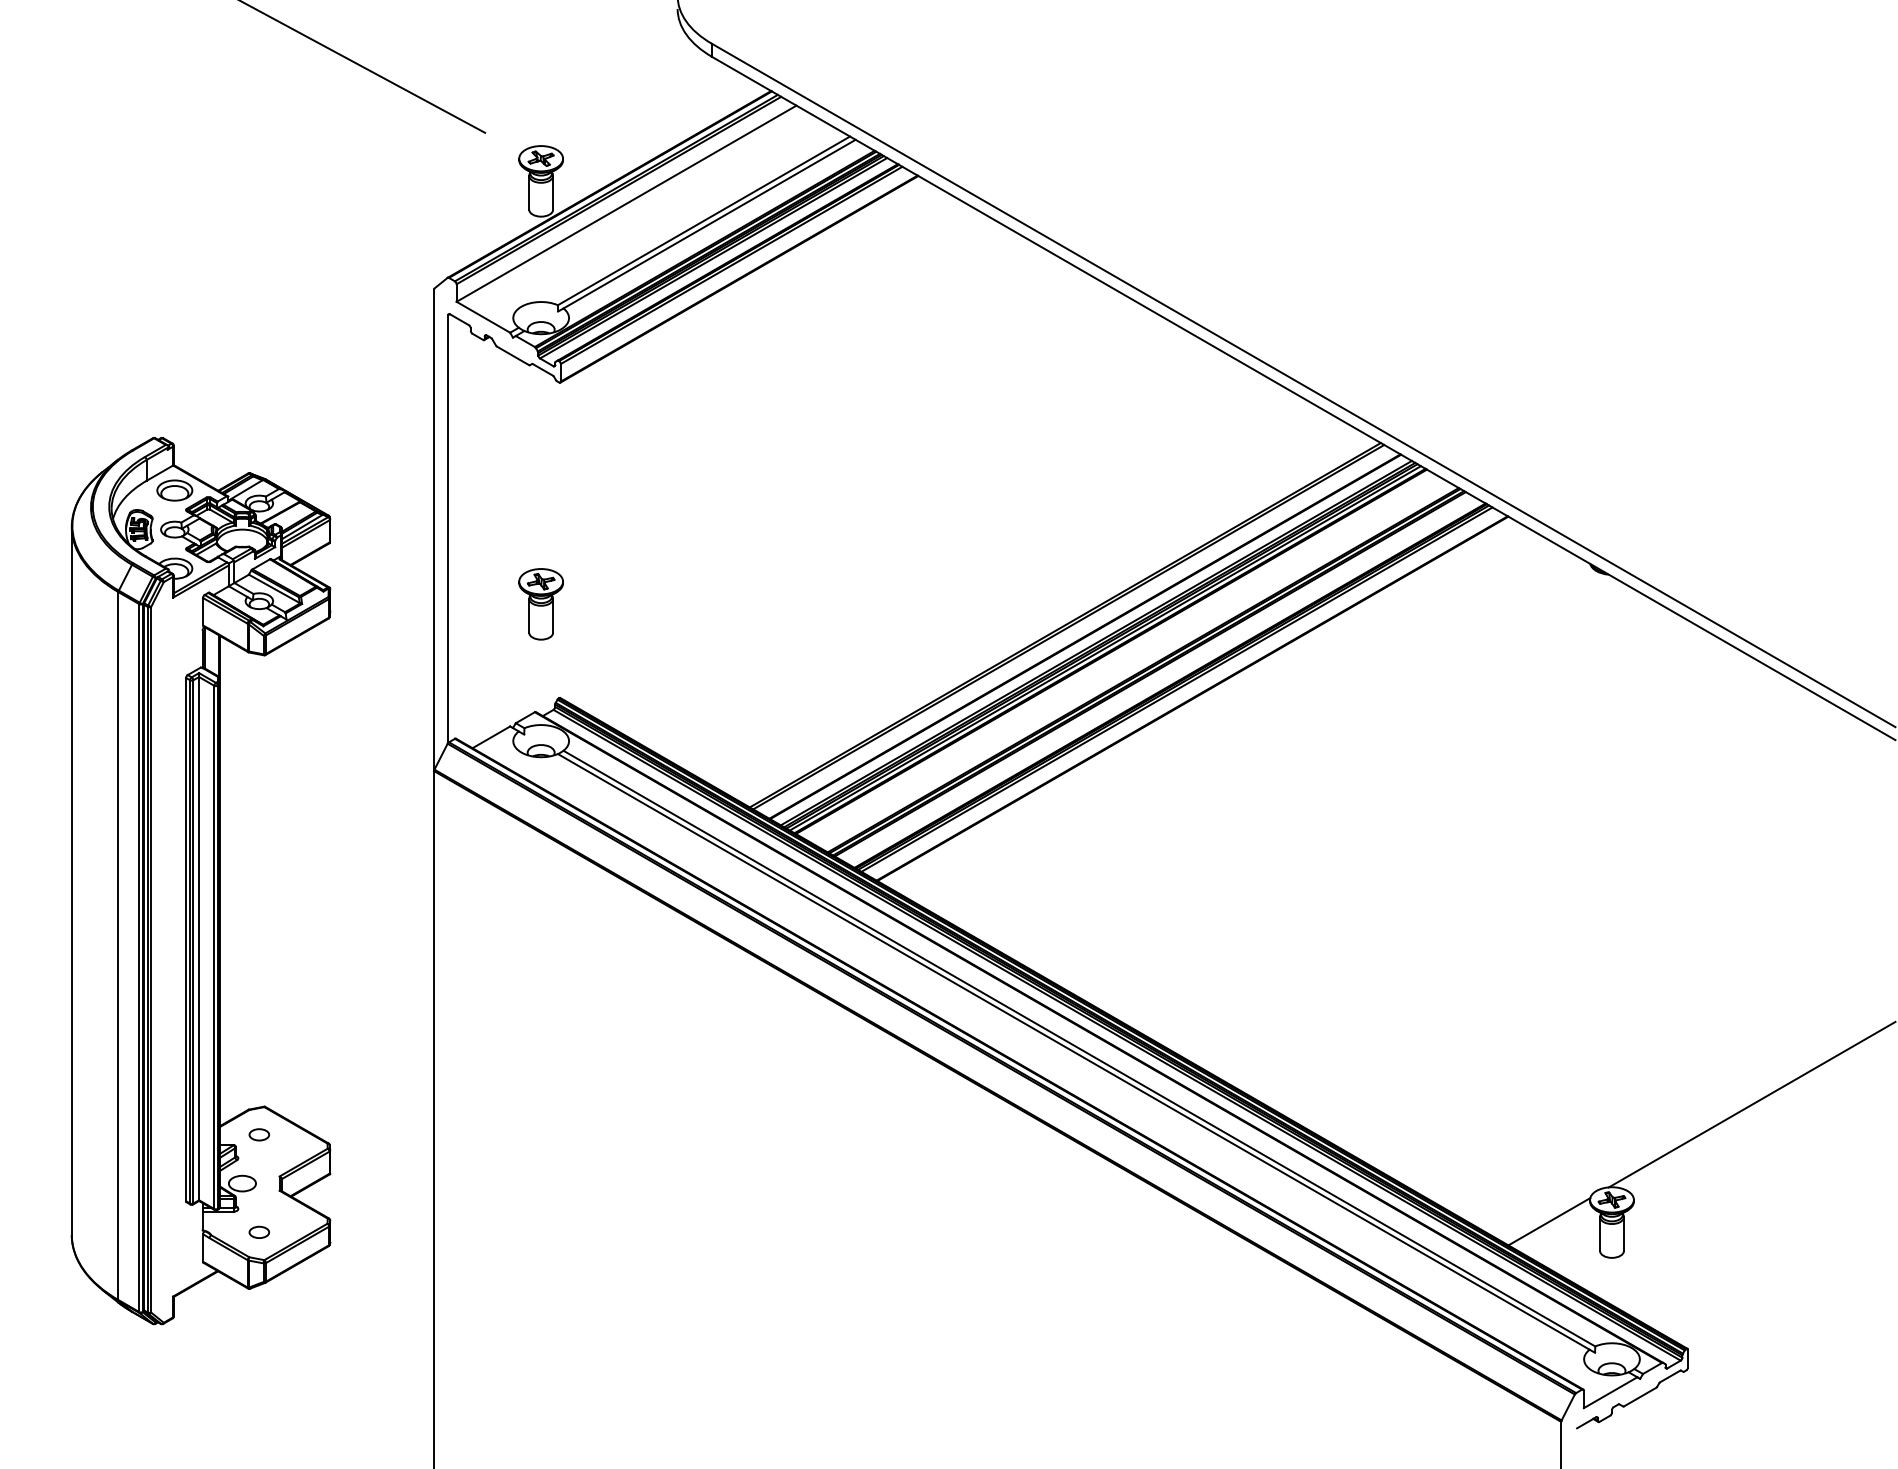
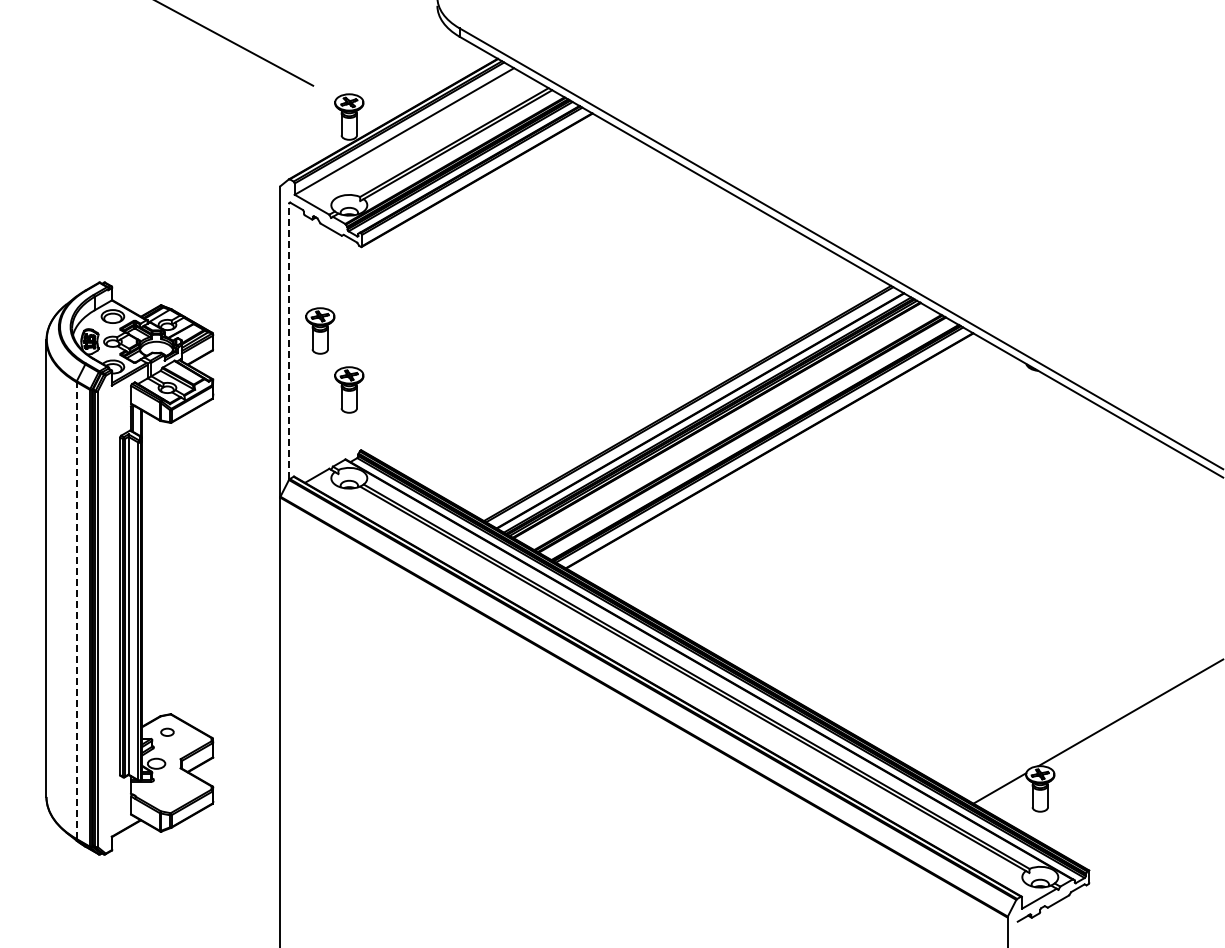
part: (496, 512) -> (320, 330), added
line: (448, 527) -> (289, 340), solid -> dashed
line: (118, 946) -> (76, 610), solid -> dashed
part: (259, 1231) -> (167, 794), removed

